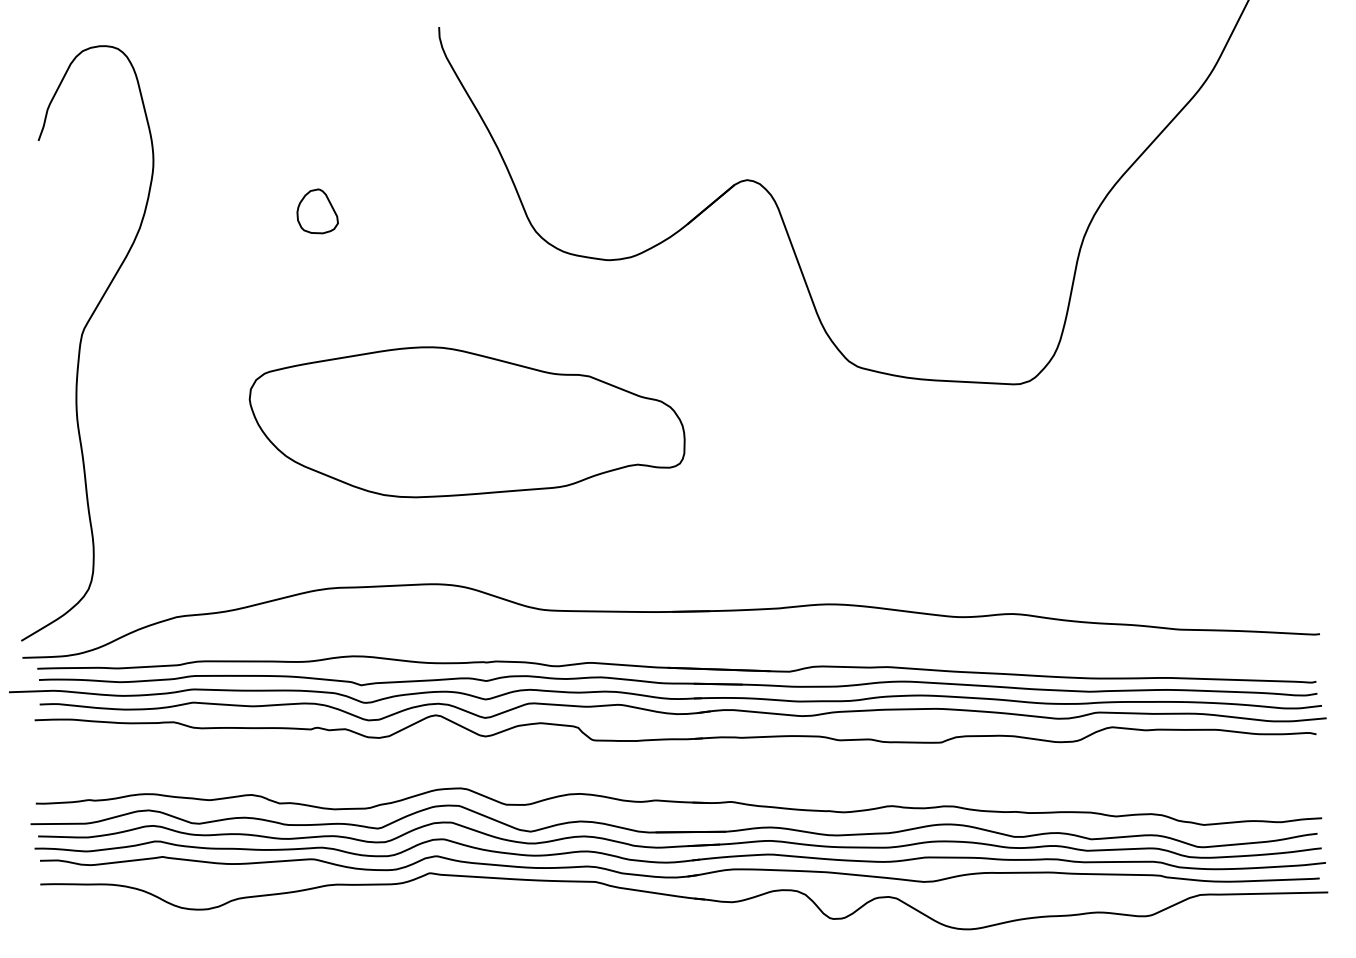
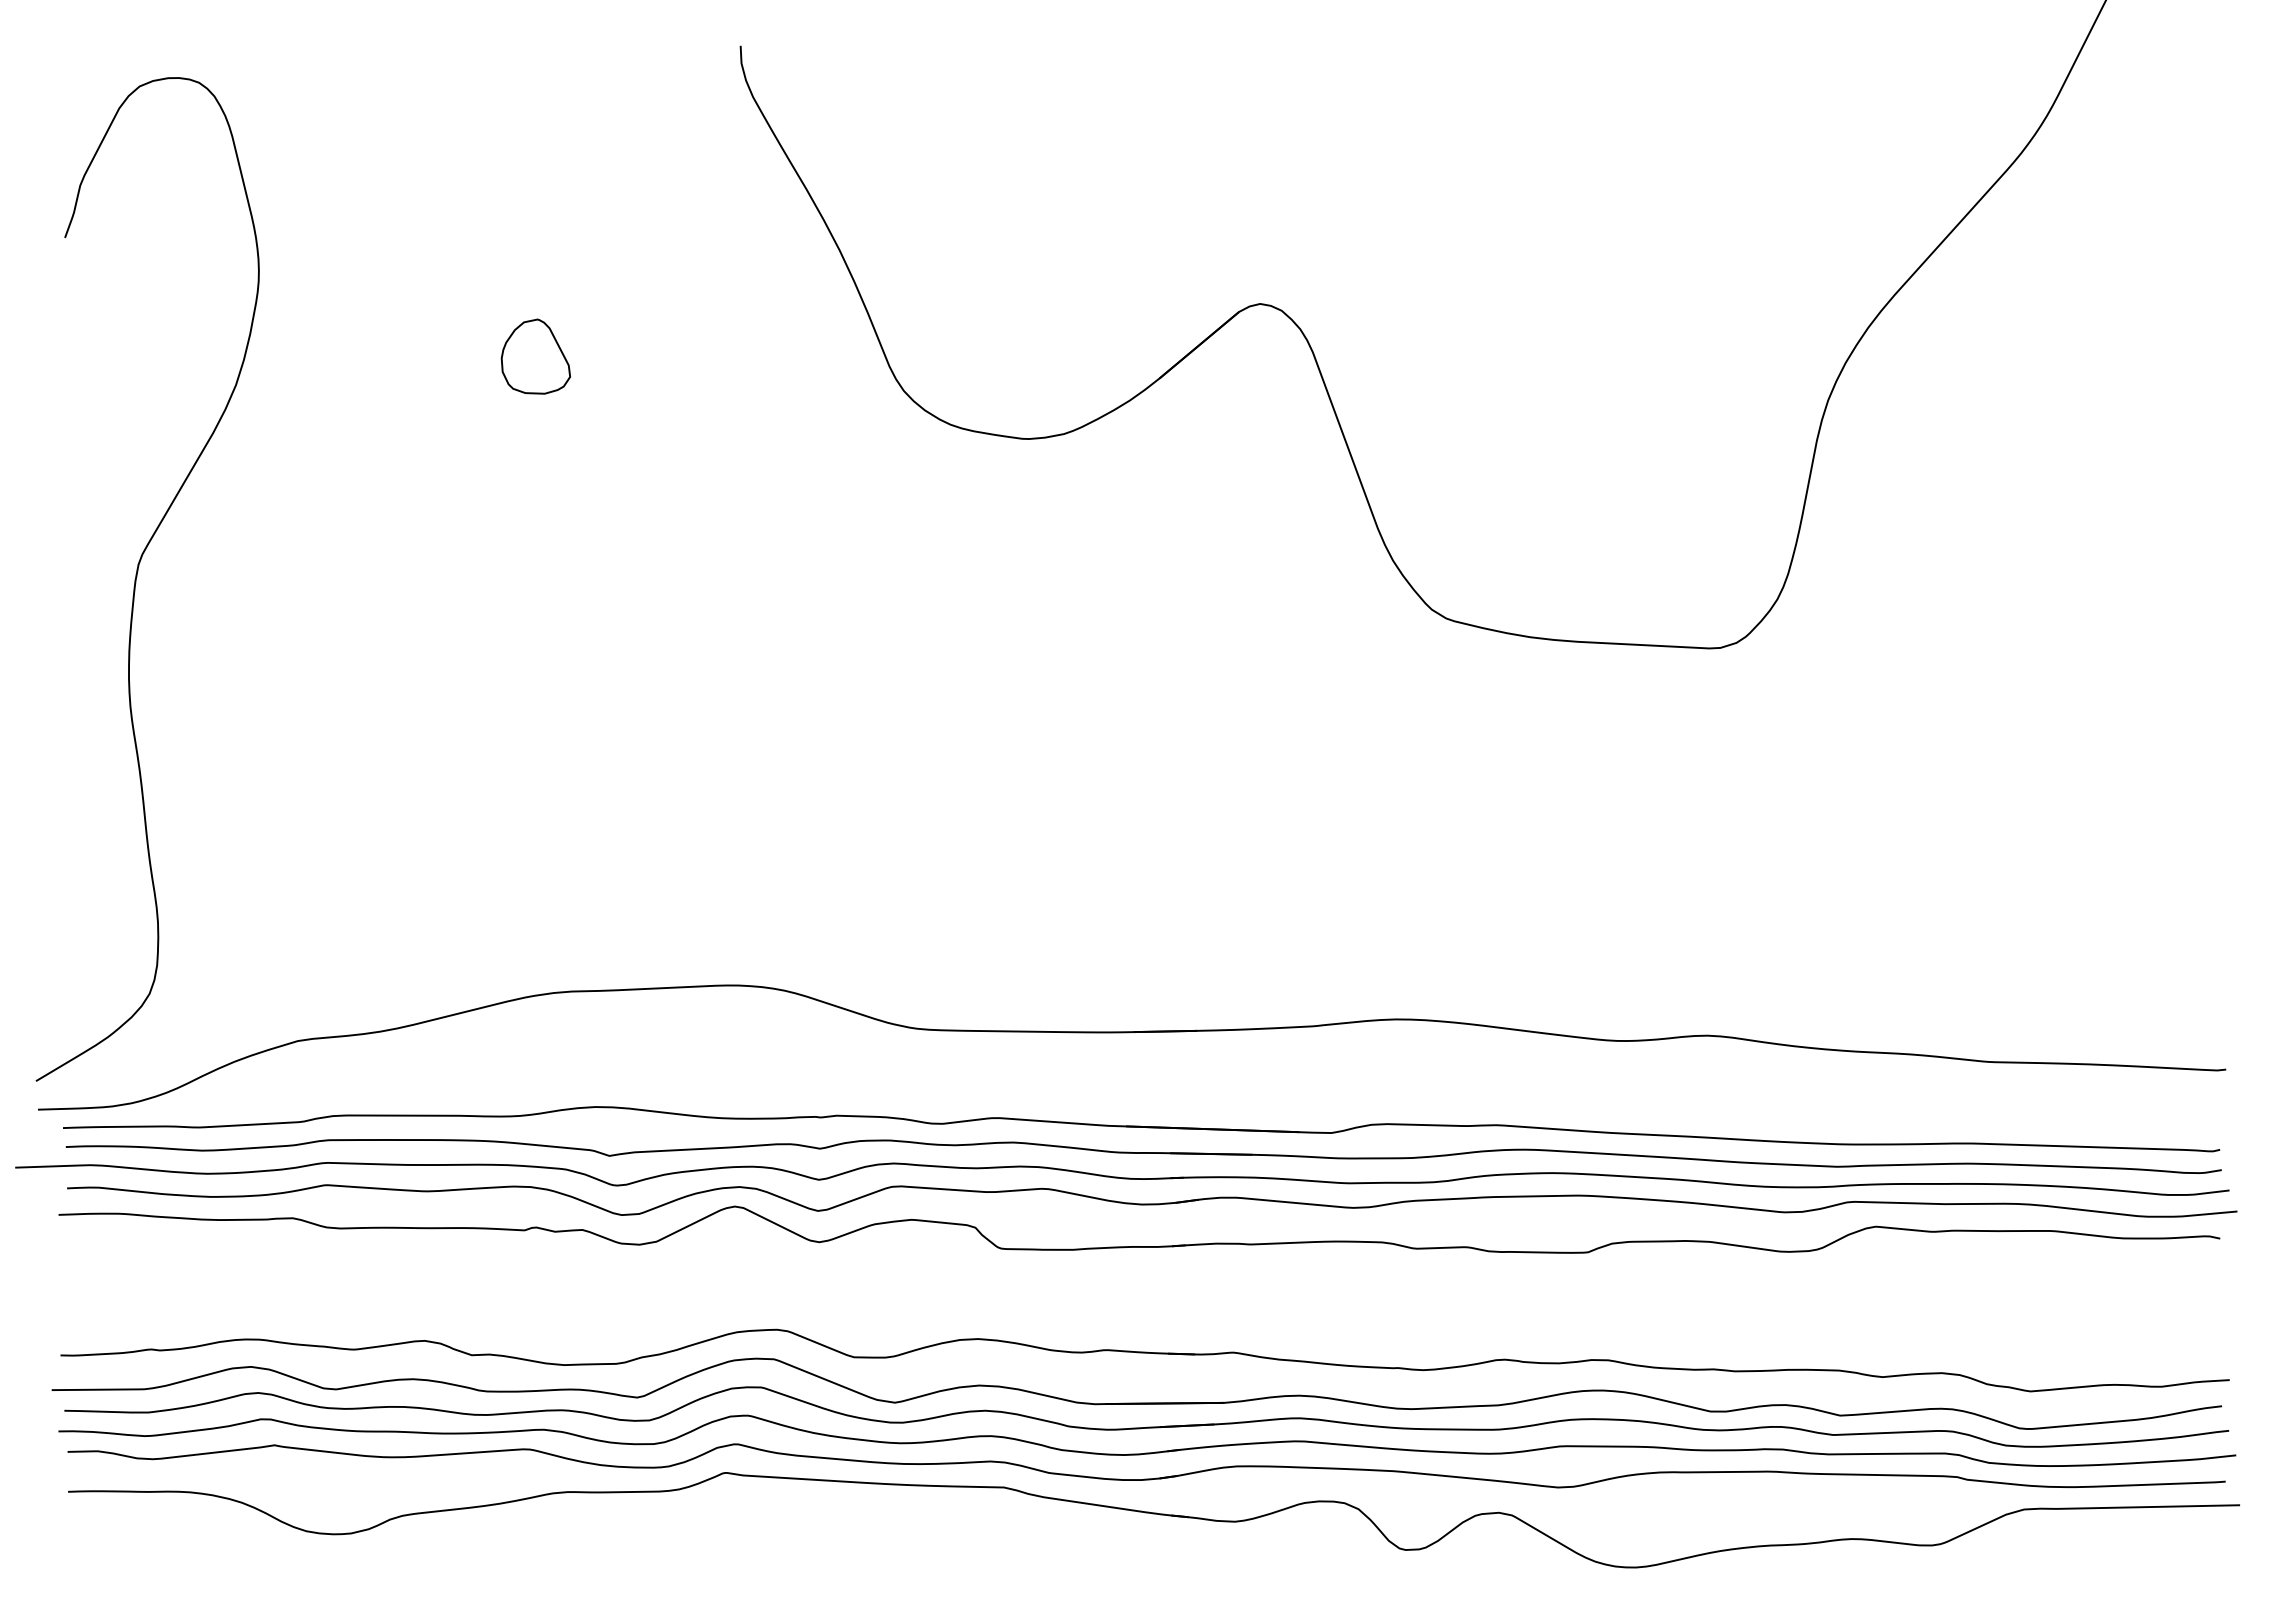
part: (466, 422) -> (786, 712), removed

